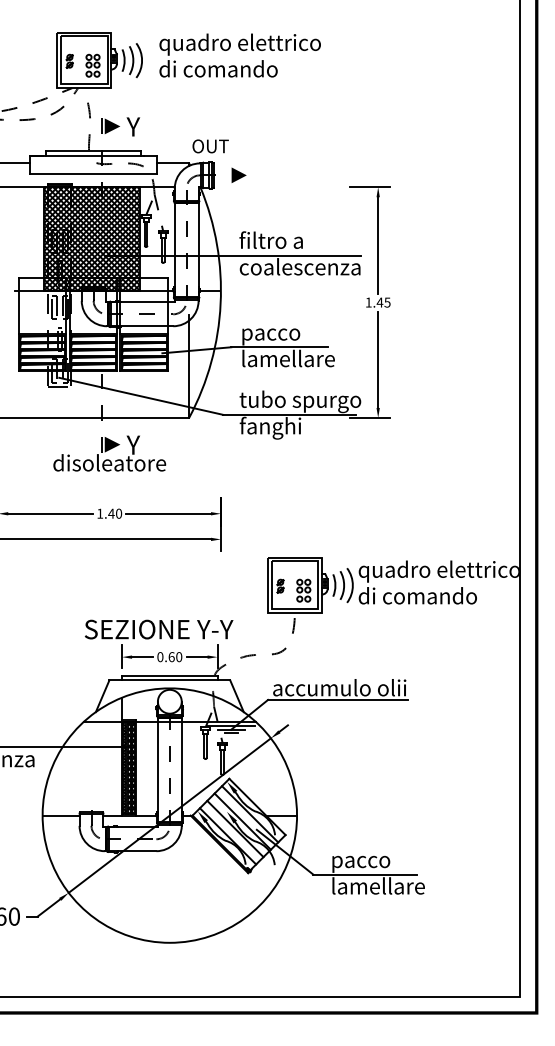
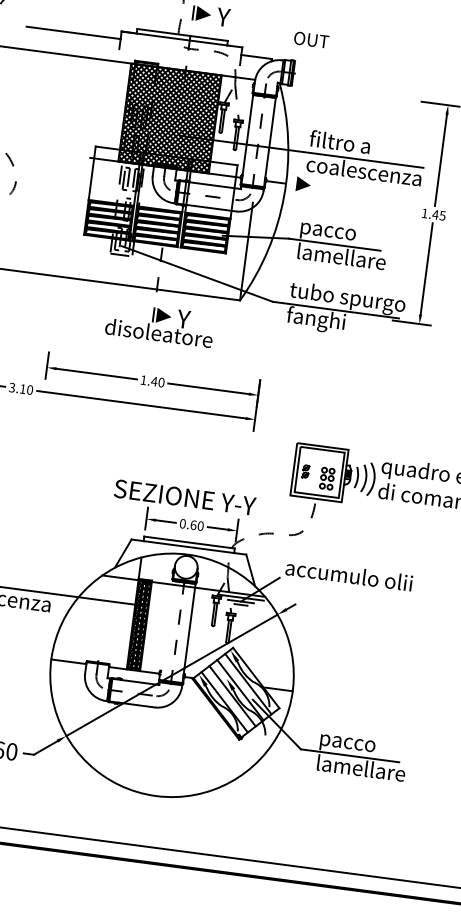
text: (210, 146) -> (311, 40), moved
line: (93, 174) -> (179, 57), removed
line: (238, 174) -> (303, 183), moved
line: (337, 699) -> (345, 586), removed
line: (157, 769) -> (166, 630), removed

